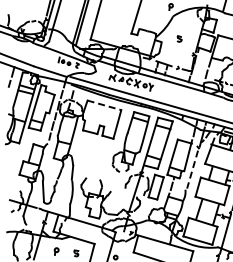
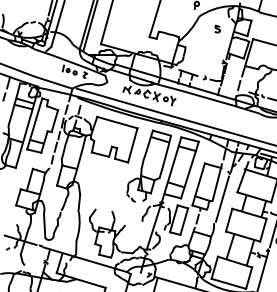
part: (179, 38) -> (217, 28), moved
line: (104, 105) -> (117, 122), dashed -> solid
line: (192, 169) -> (222, 199), dashed -> solid

